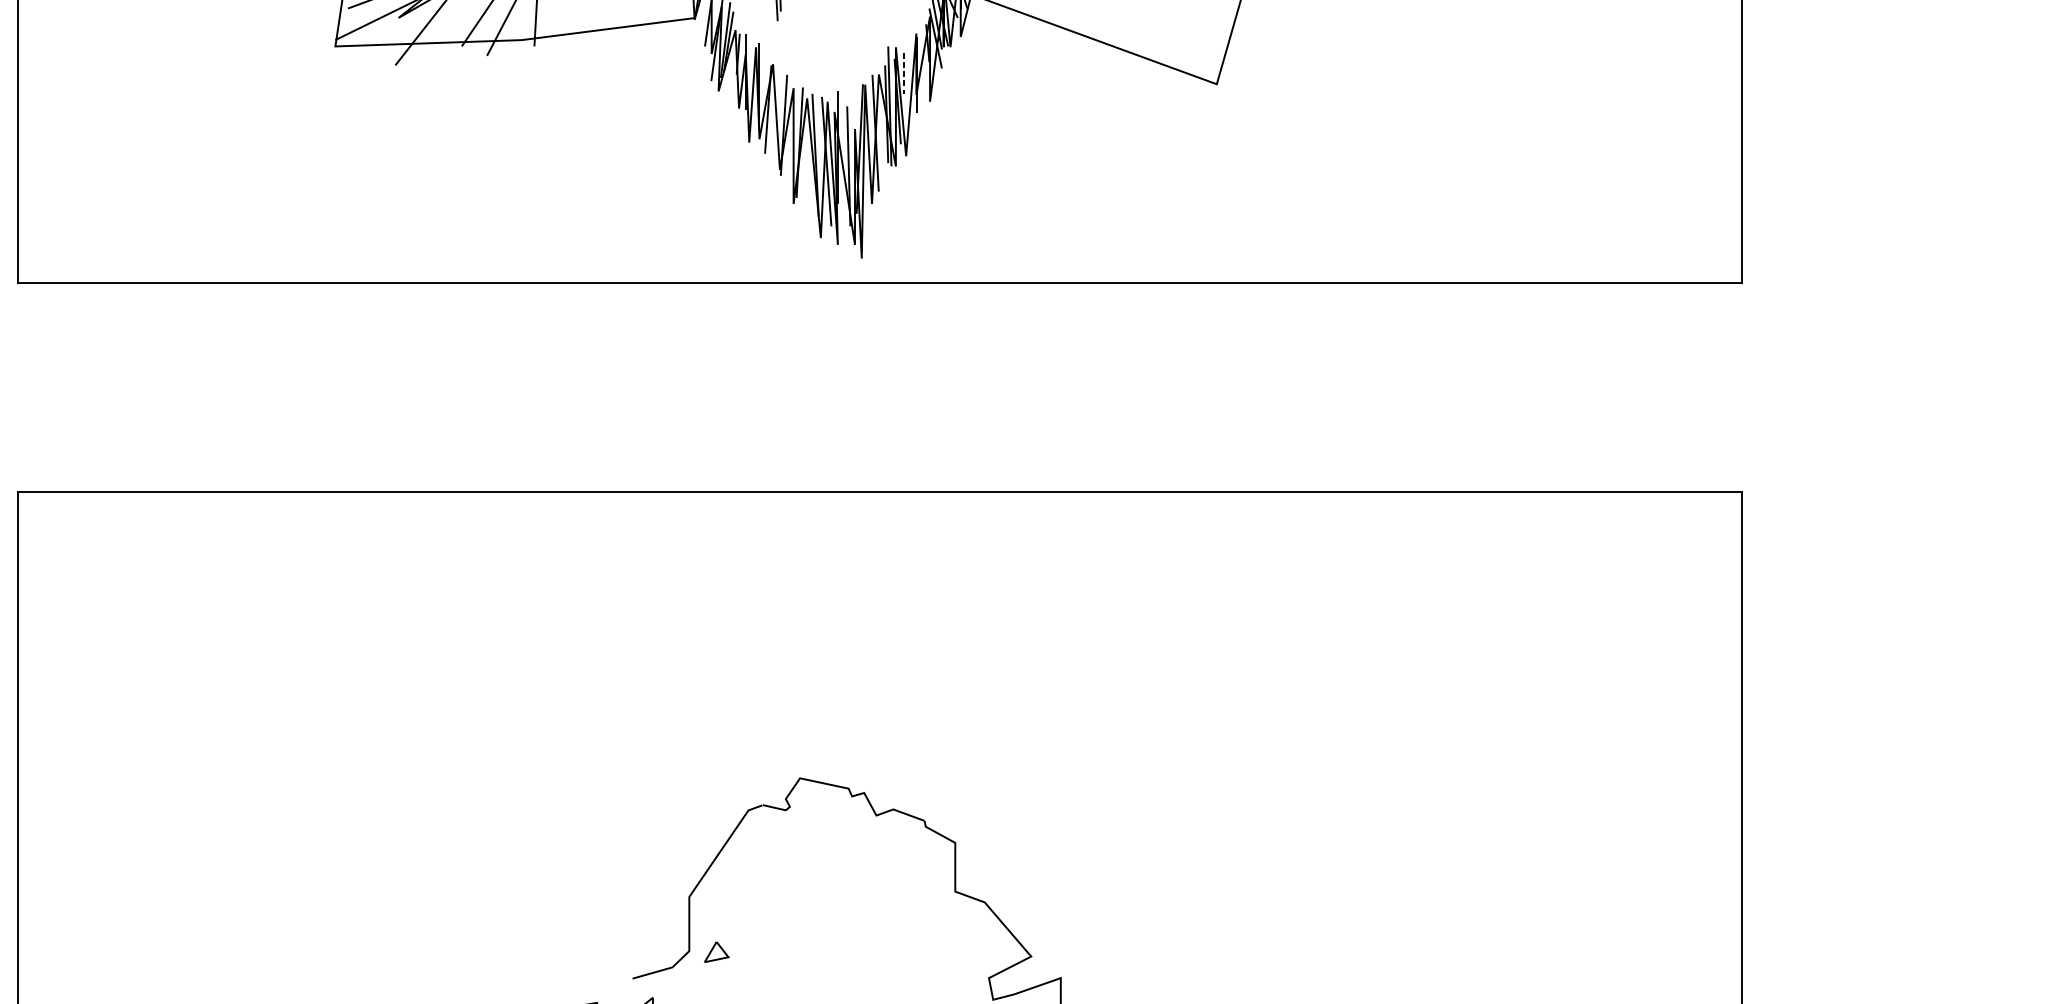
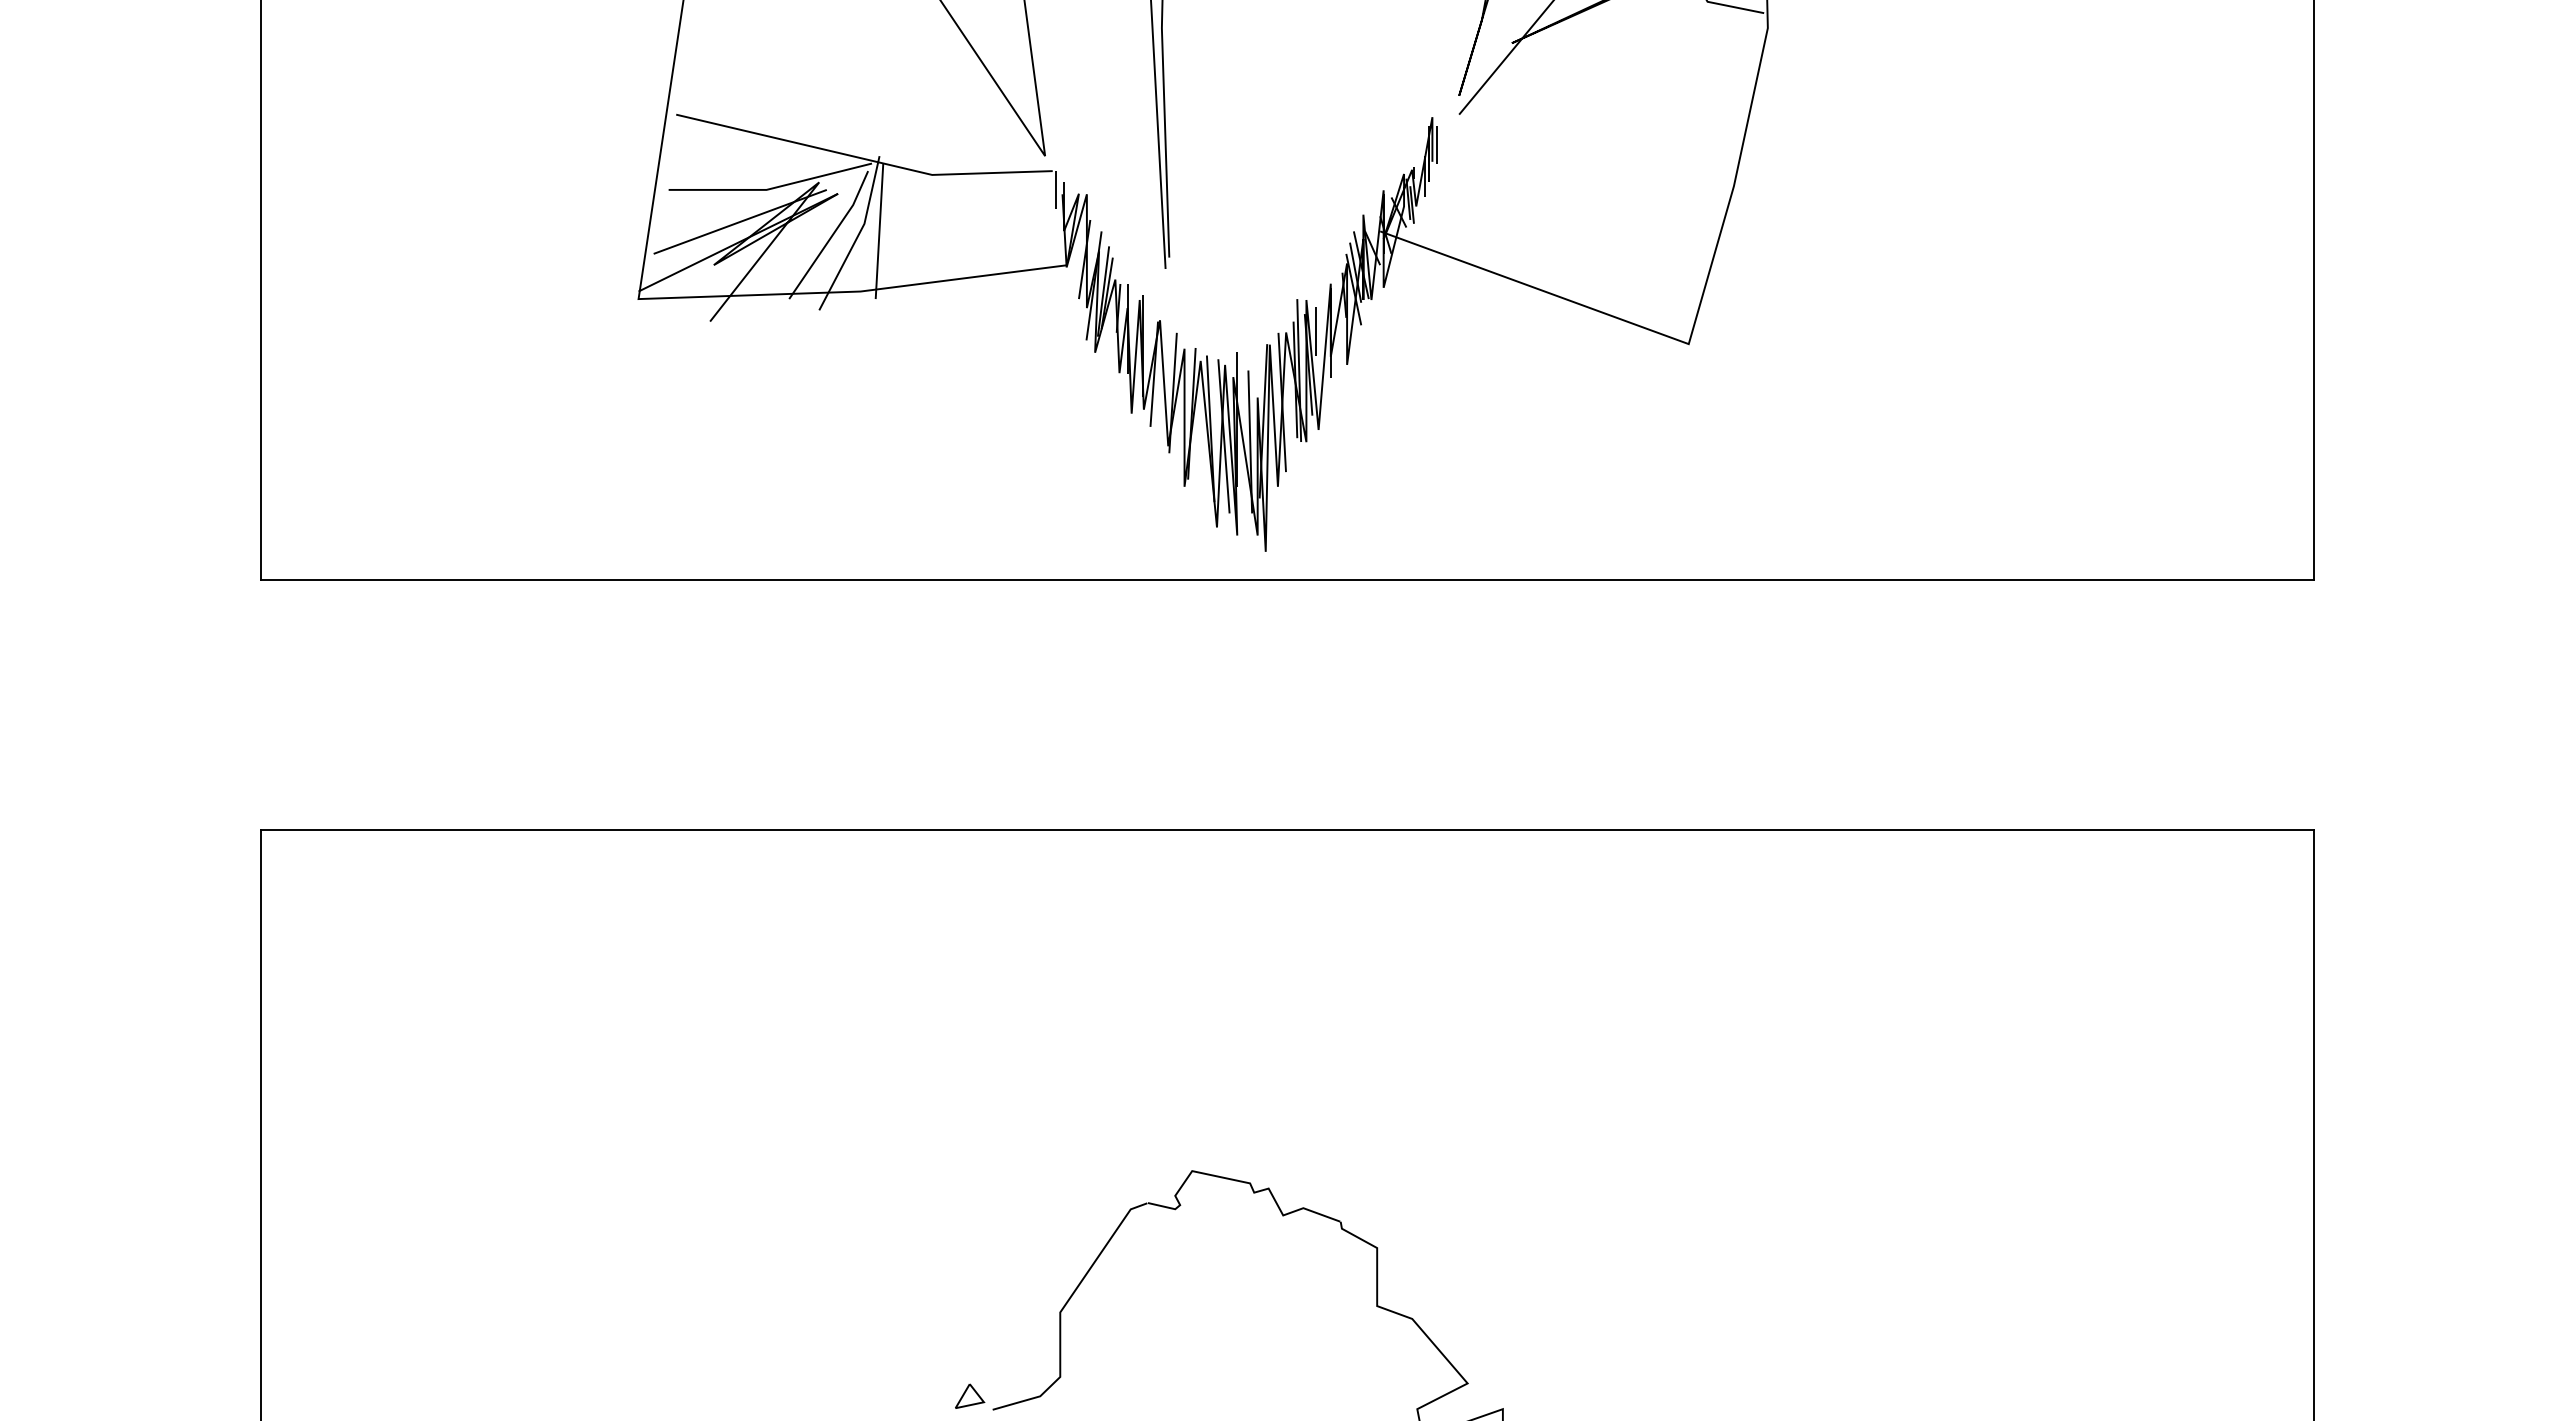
line: (904, 73) -> (1316, 331), dashed -> solid
part: (717, 951) -> (970, 1395), moved

